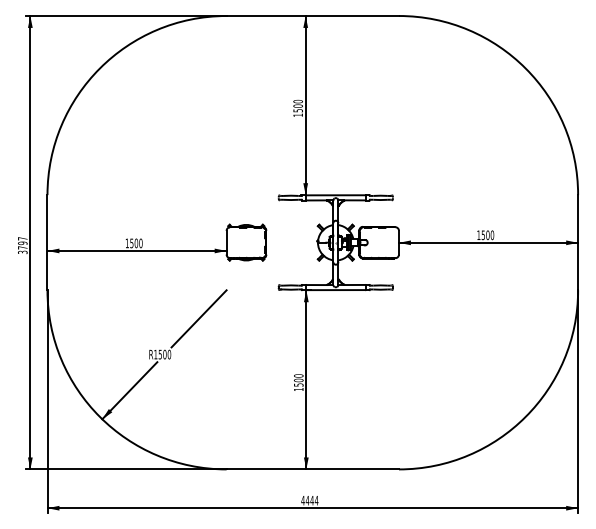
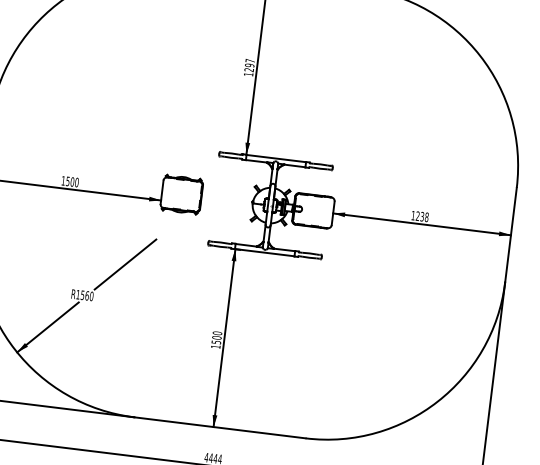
text: (297, 105) -> (249, 64), 1500 -> 1297
text: (487, 235) -> (421, 216), 1500 -> 1238
text: (164, 353) -> (86, 294), R1500 -> R1560

